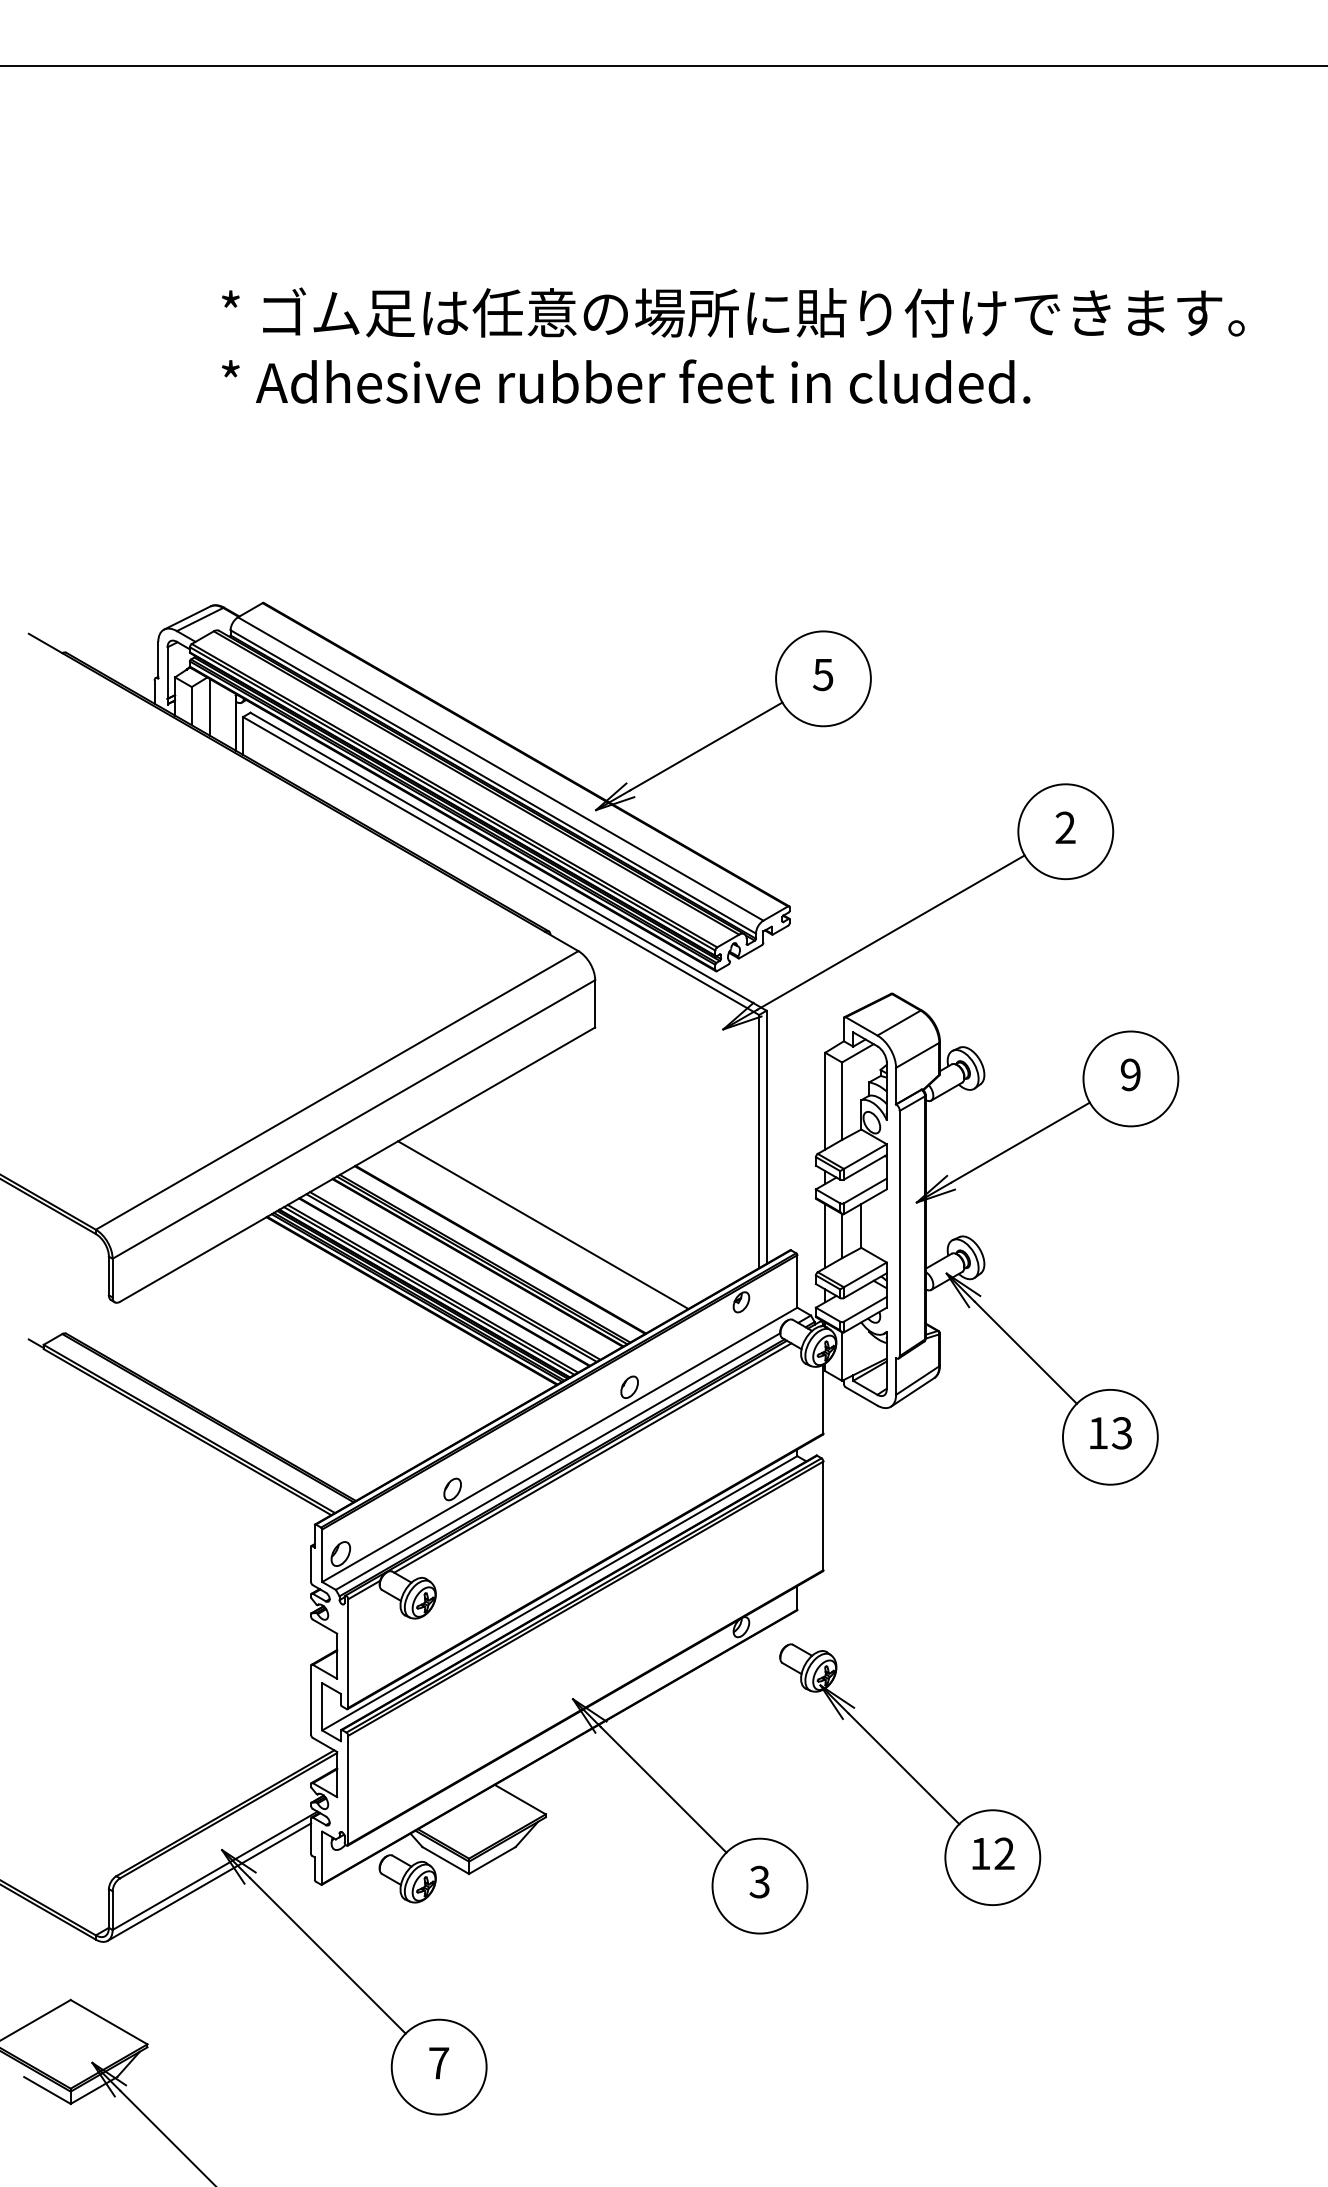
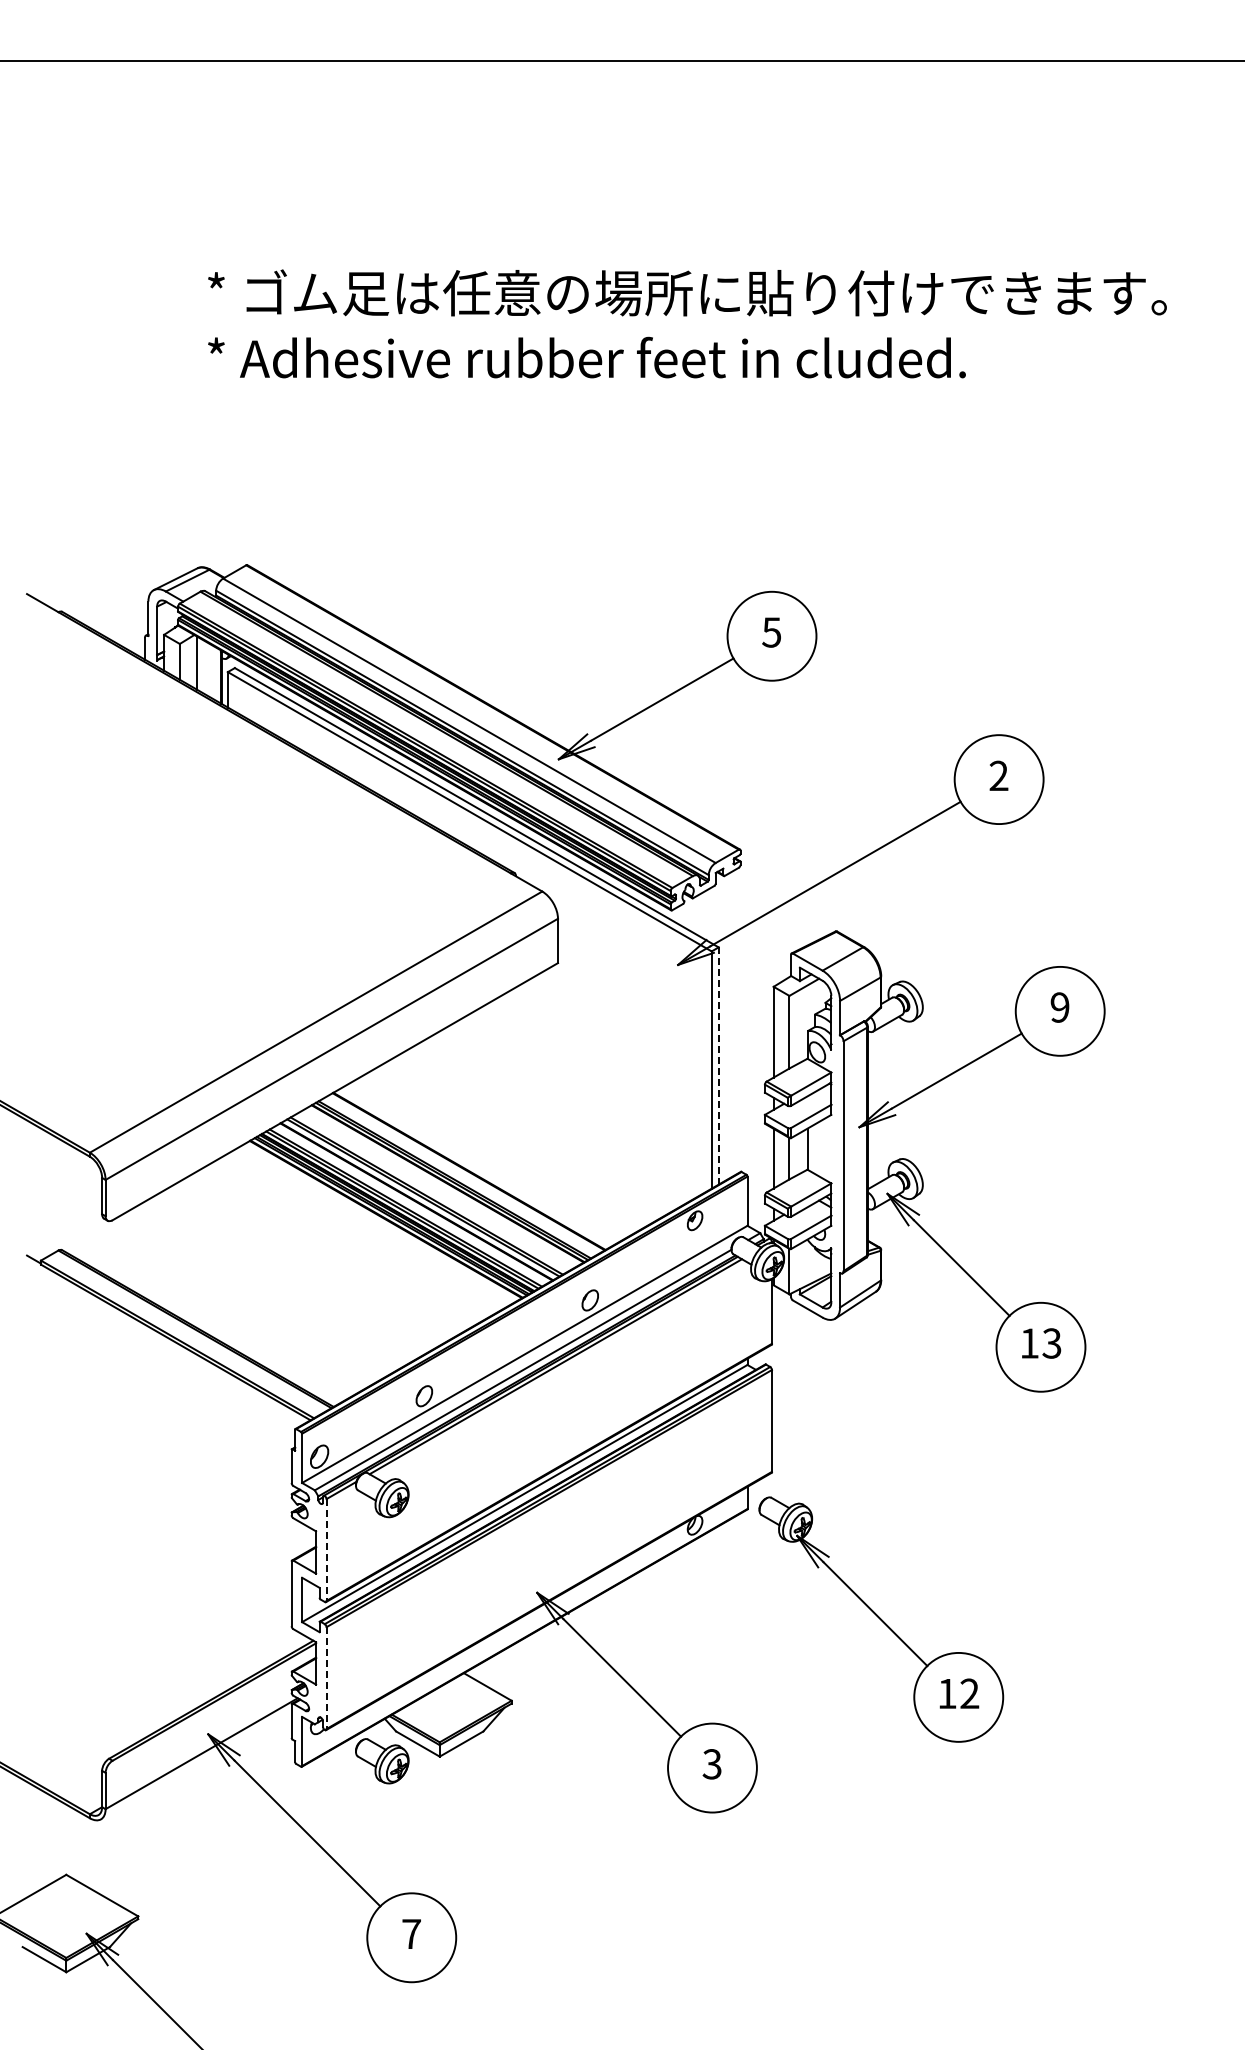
line: (766, 1137) -> (718, 1066), solid -> dashed
line: (543, 1224) -> (509, 1147), removed
line: (348, 1654) -> (326, 1550), solid -> dashed
part: (910, 1774) -> (881, 1619), moved
line: (348, 1790) -> (326, 1678), solid -> dashed
line: (209, 1882) -> (196, 1764), removed

